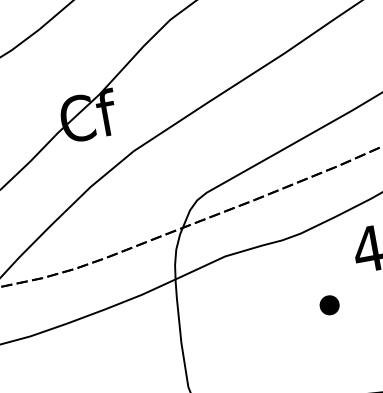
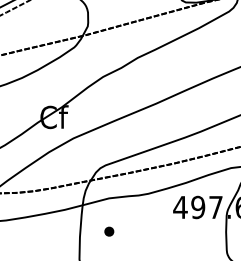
part: (329, 304) -> (109, 231), moved

